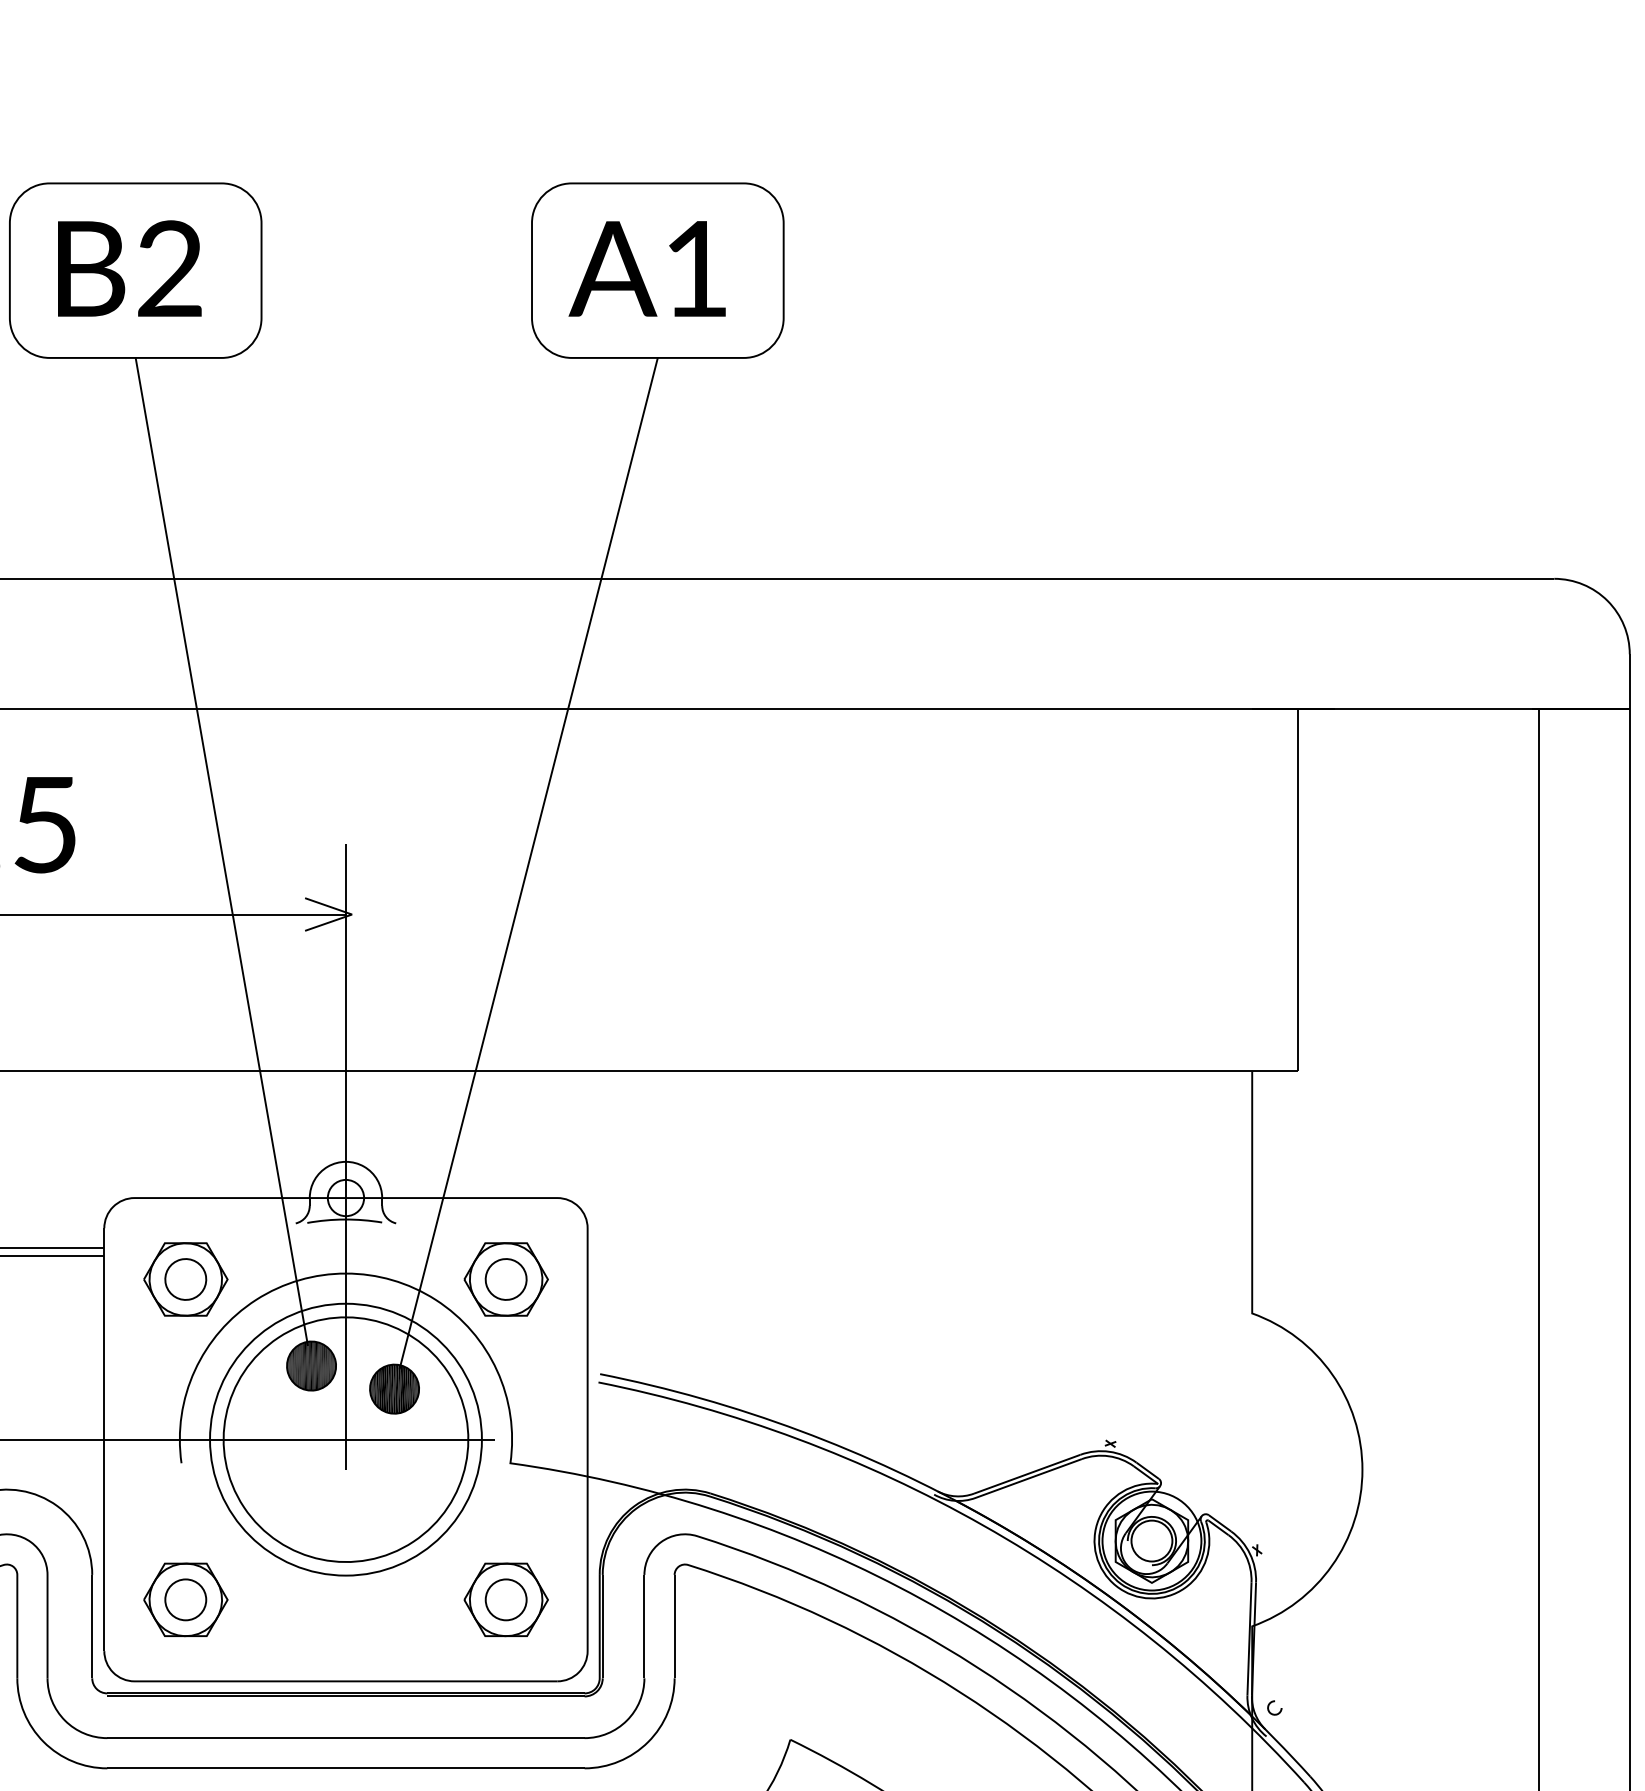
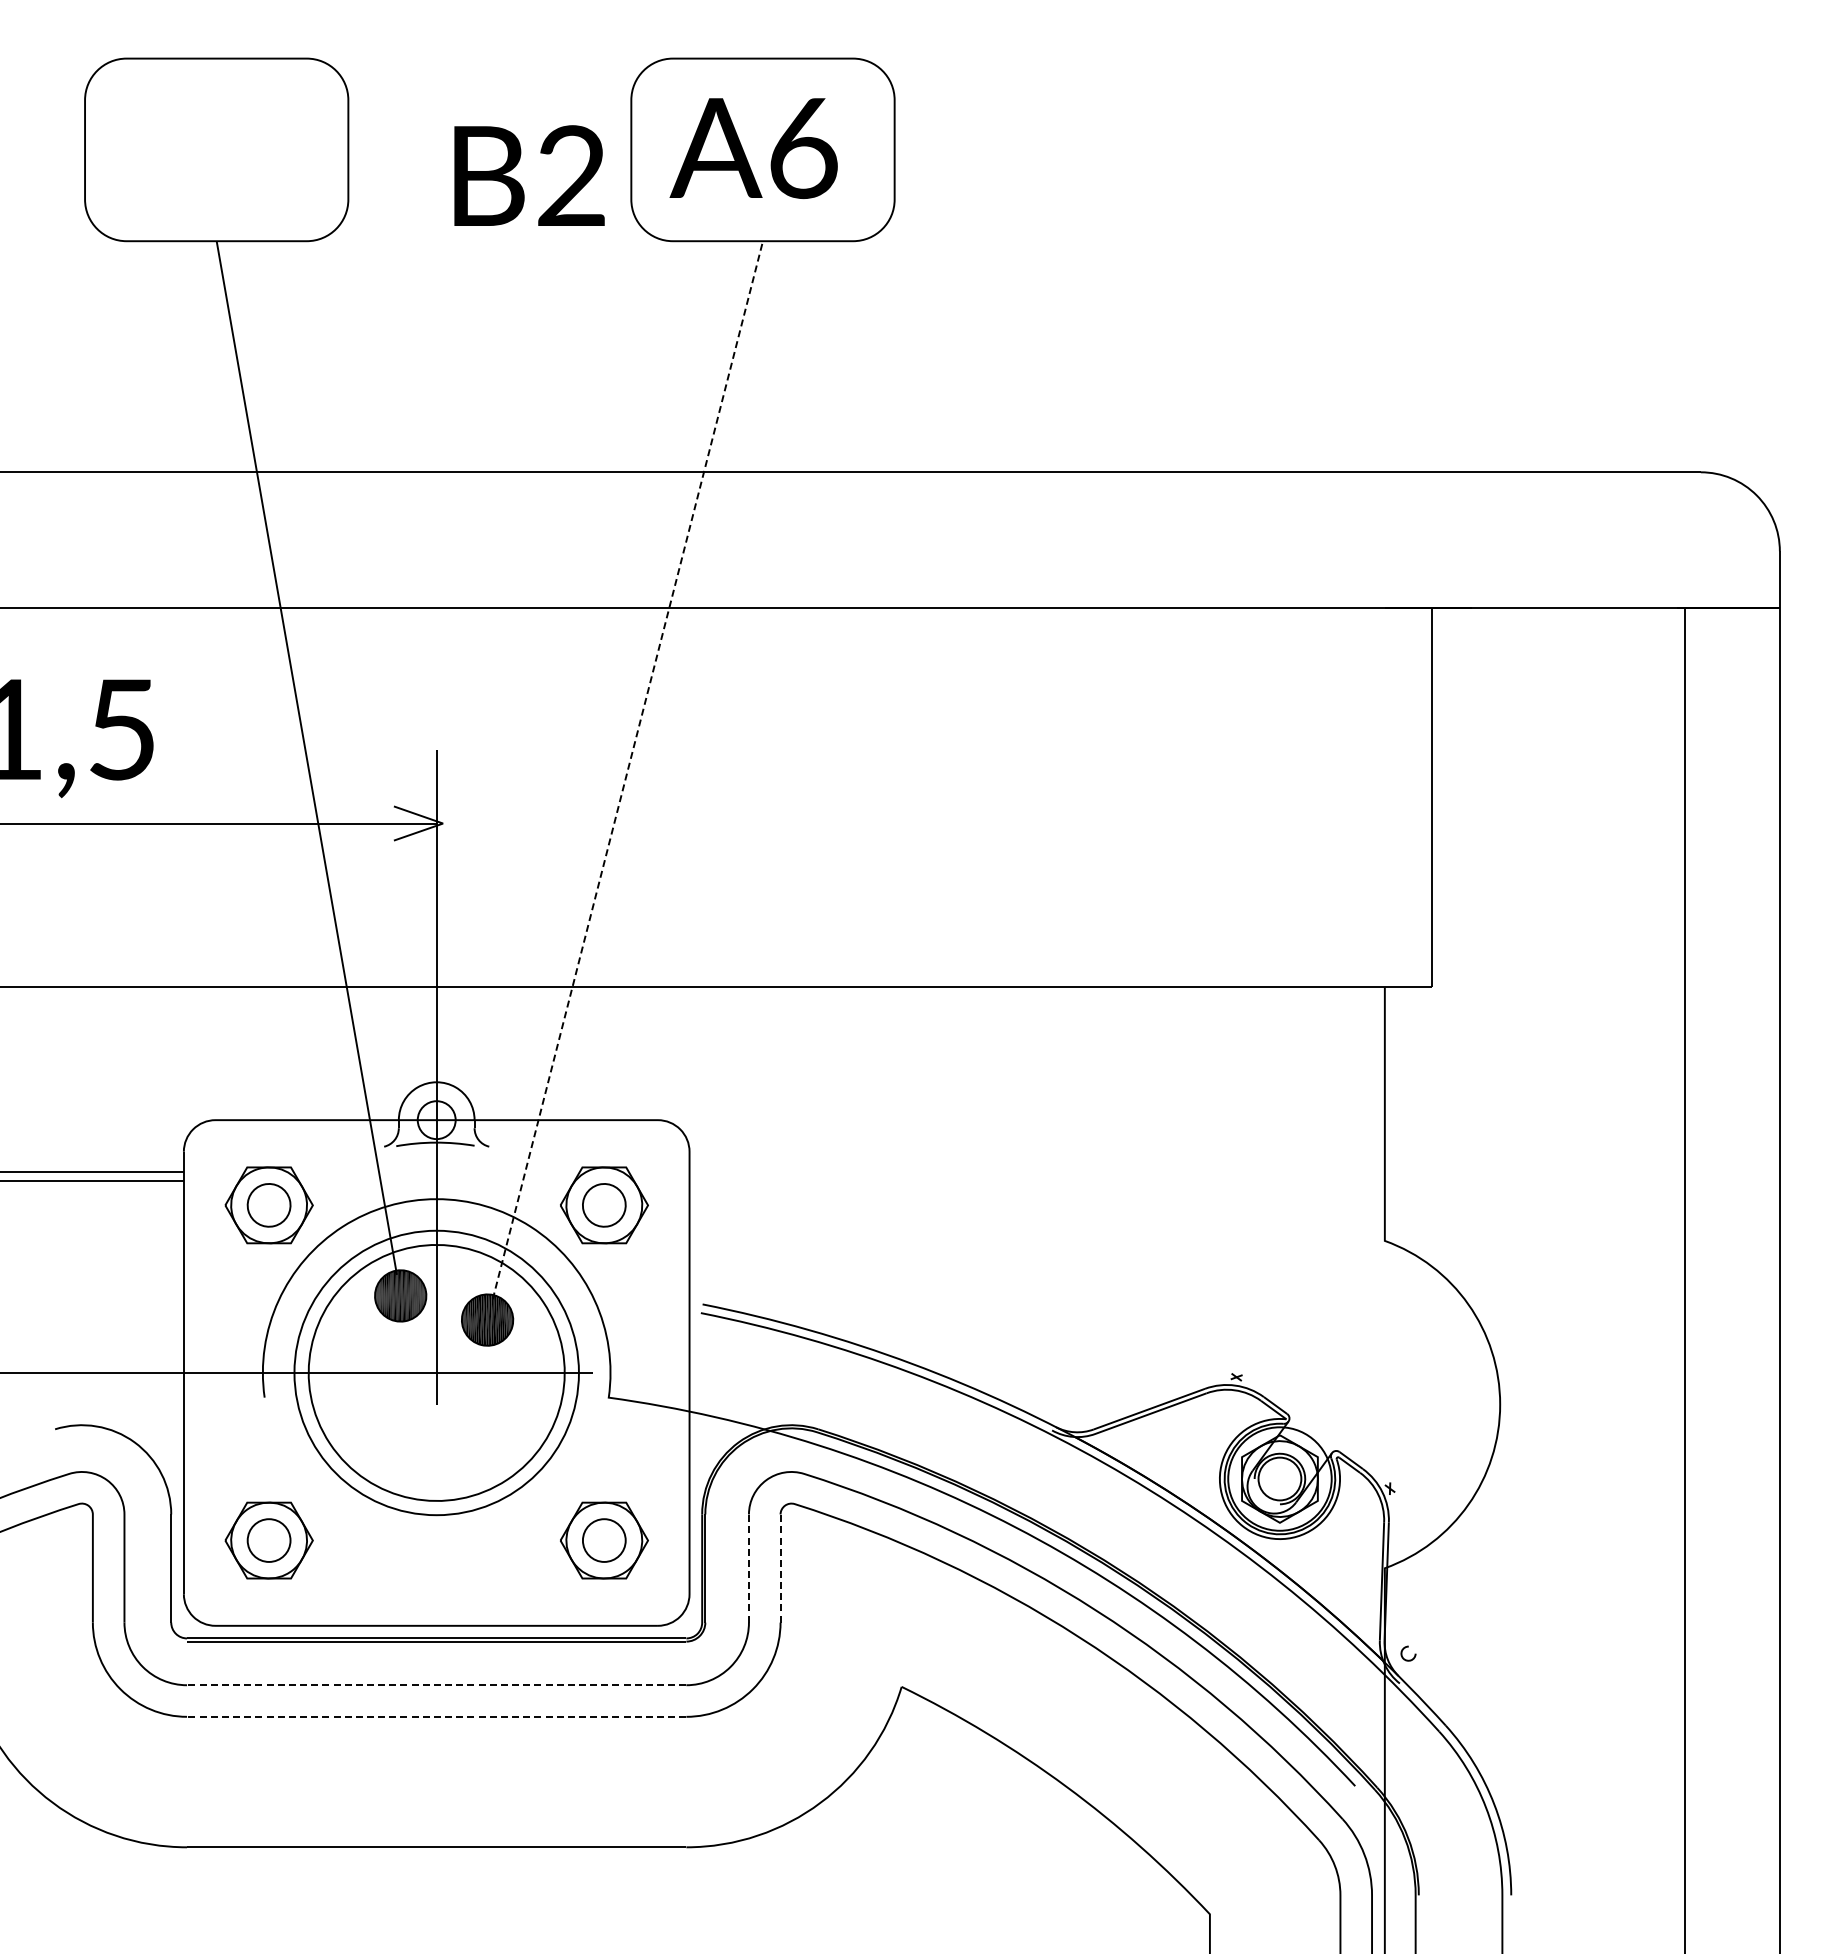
text: (129, 268) -> (529, 175), moved
text: (696, 269) -> (803, 148), A1 -> A6
line: (528, 862) -> (627, 769), solid -> dashed
line: (643, 1626) -> (748, 1568), solid -> dashed
line: (674, 1626) -> (780, 1568), solid -> dashed
line: (345, 1738) -> (436, 1685), solid -> dashed
line: (345, 1768) -> (436, 1716), solid -> dashed

